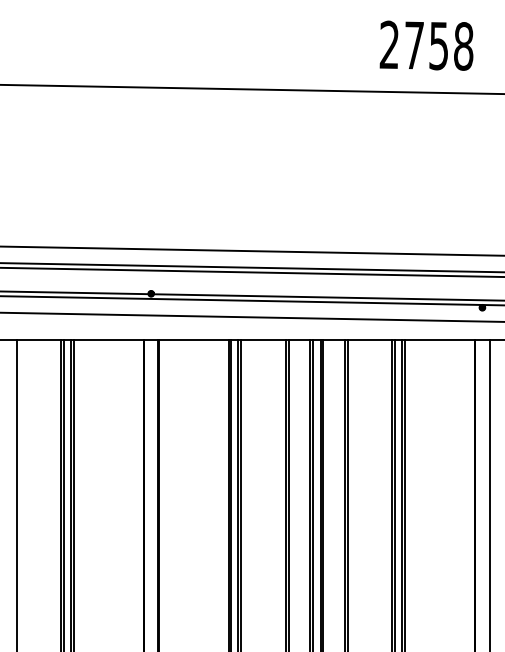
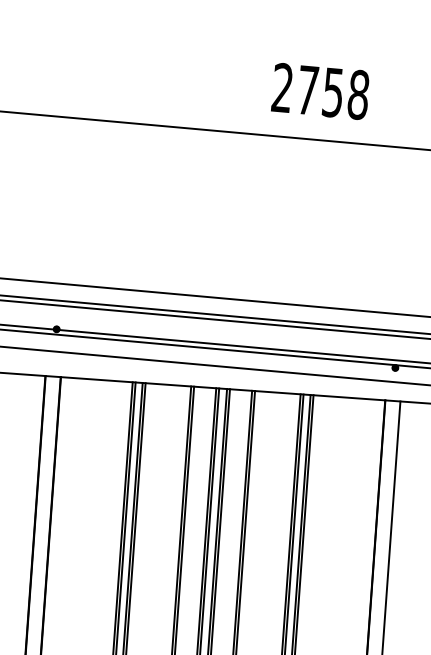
text: (426, 45) -> (320, 91), moved

